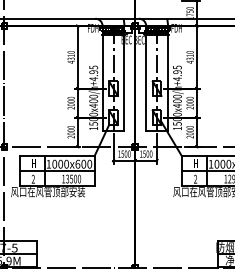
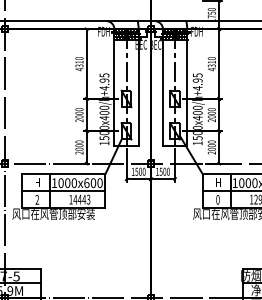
text: (73, 178) -> (81, 199), 13500 -> 14443
text: (195, 178) -> (217, 199), 2 -> 0

